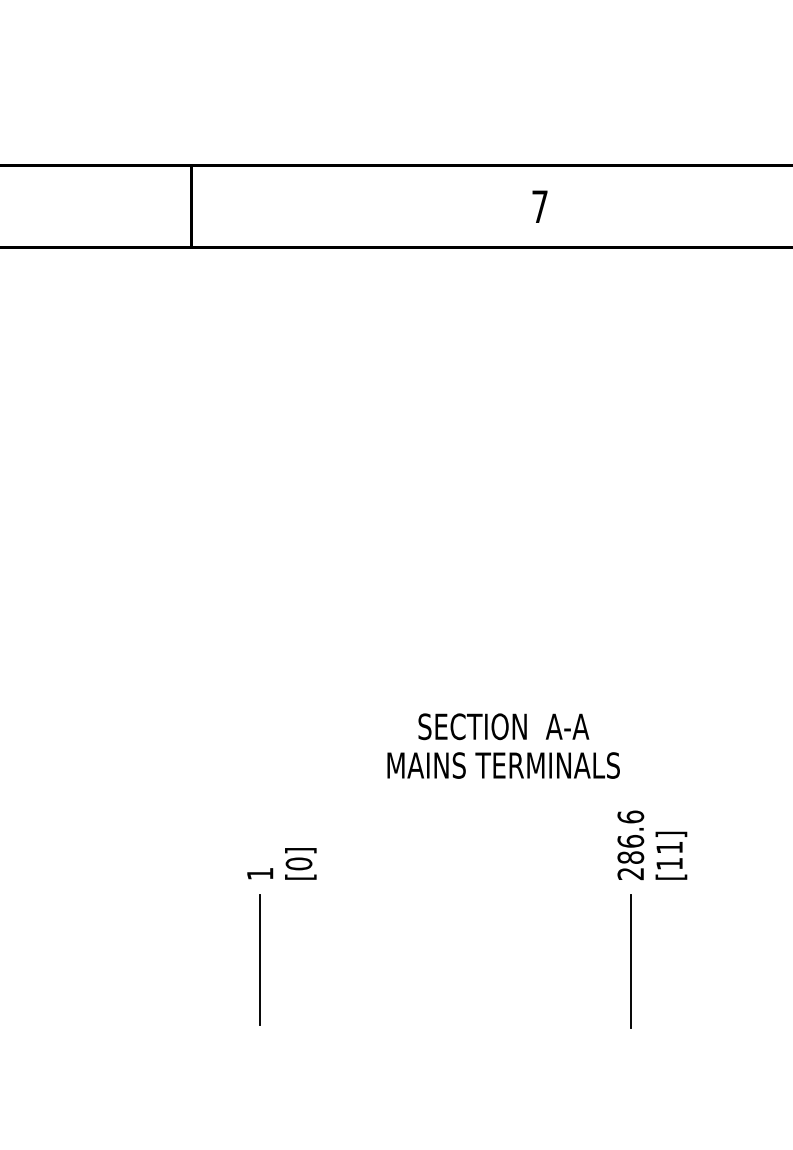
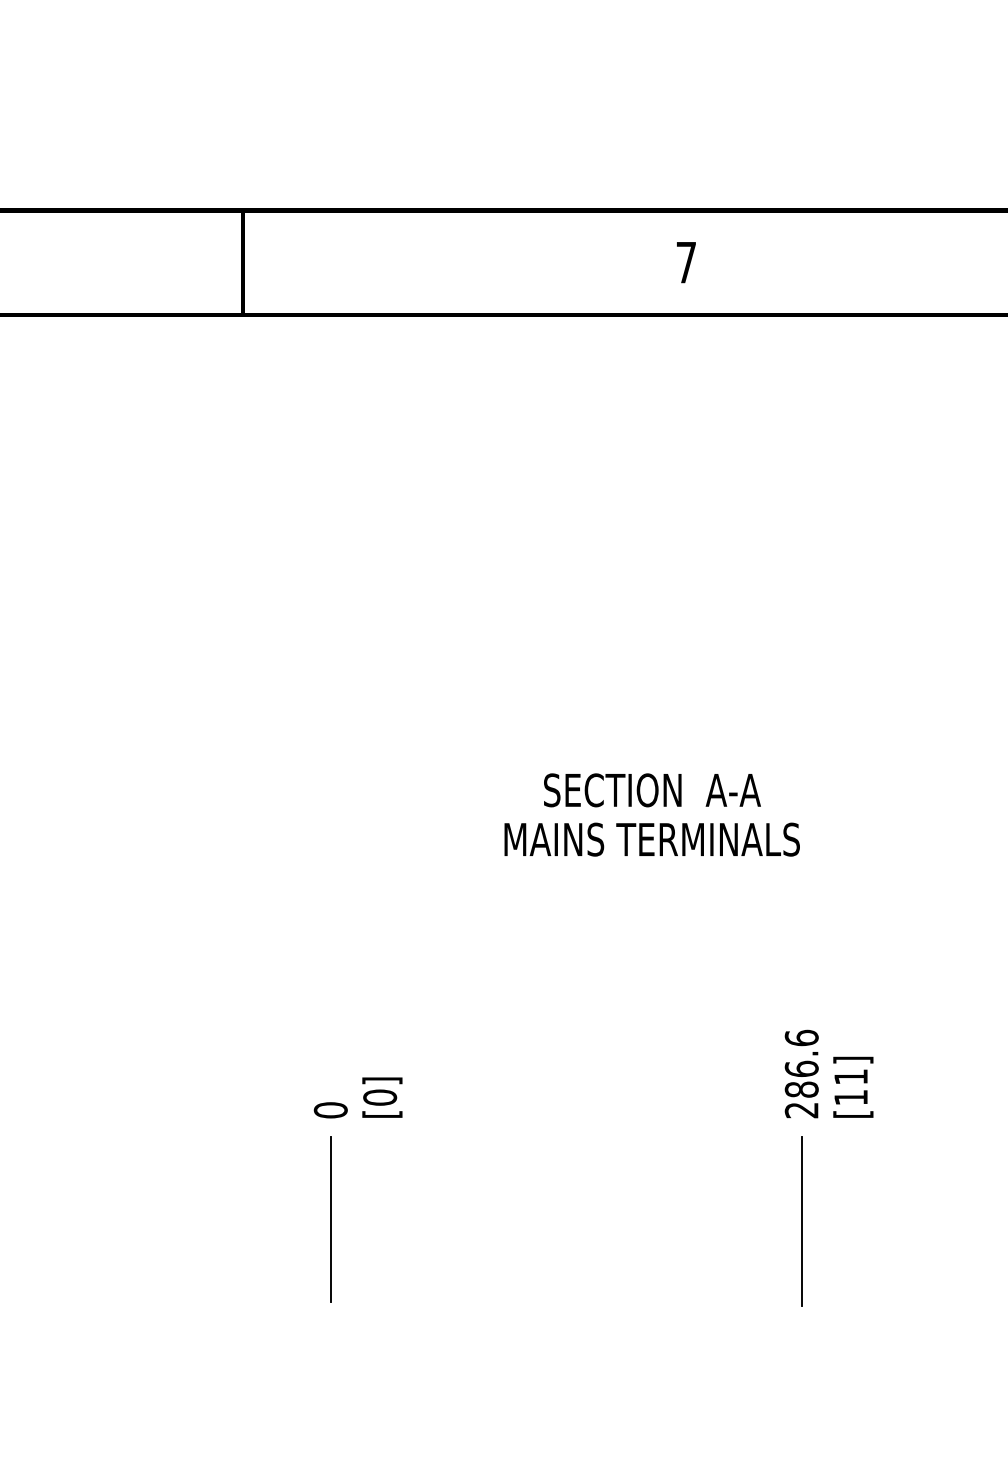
text: (503, 745) -> (651, 814), moved
text: (259, 874) -> (330, 1110), 1 -> 0

